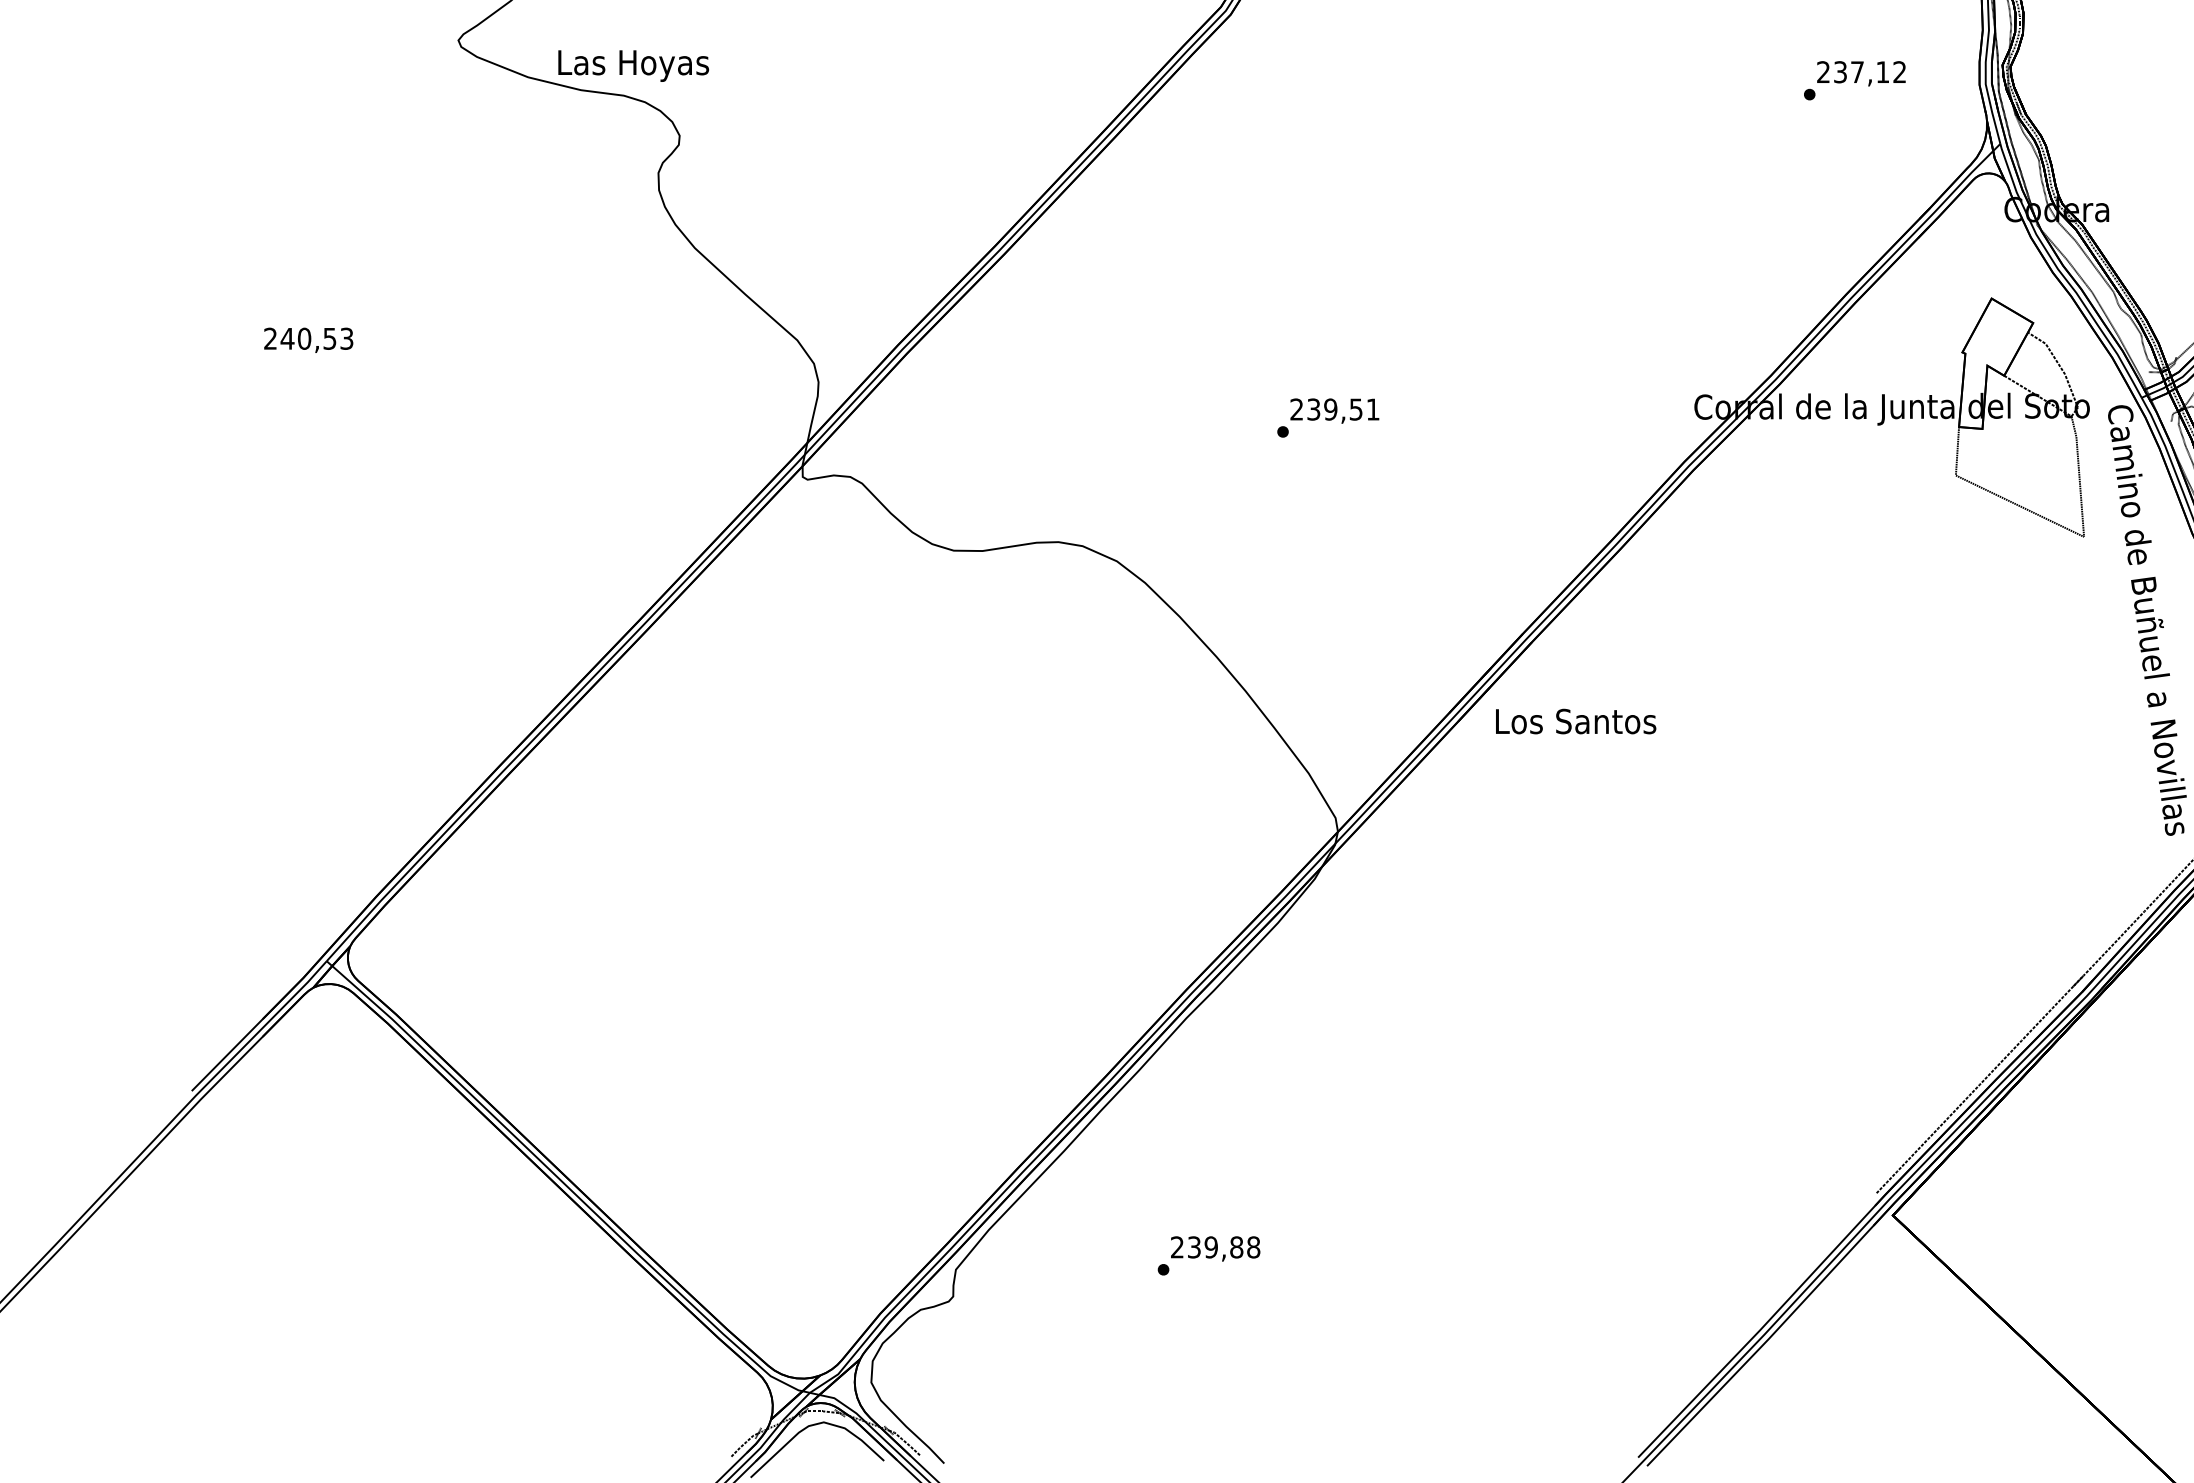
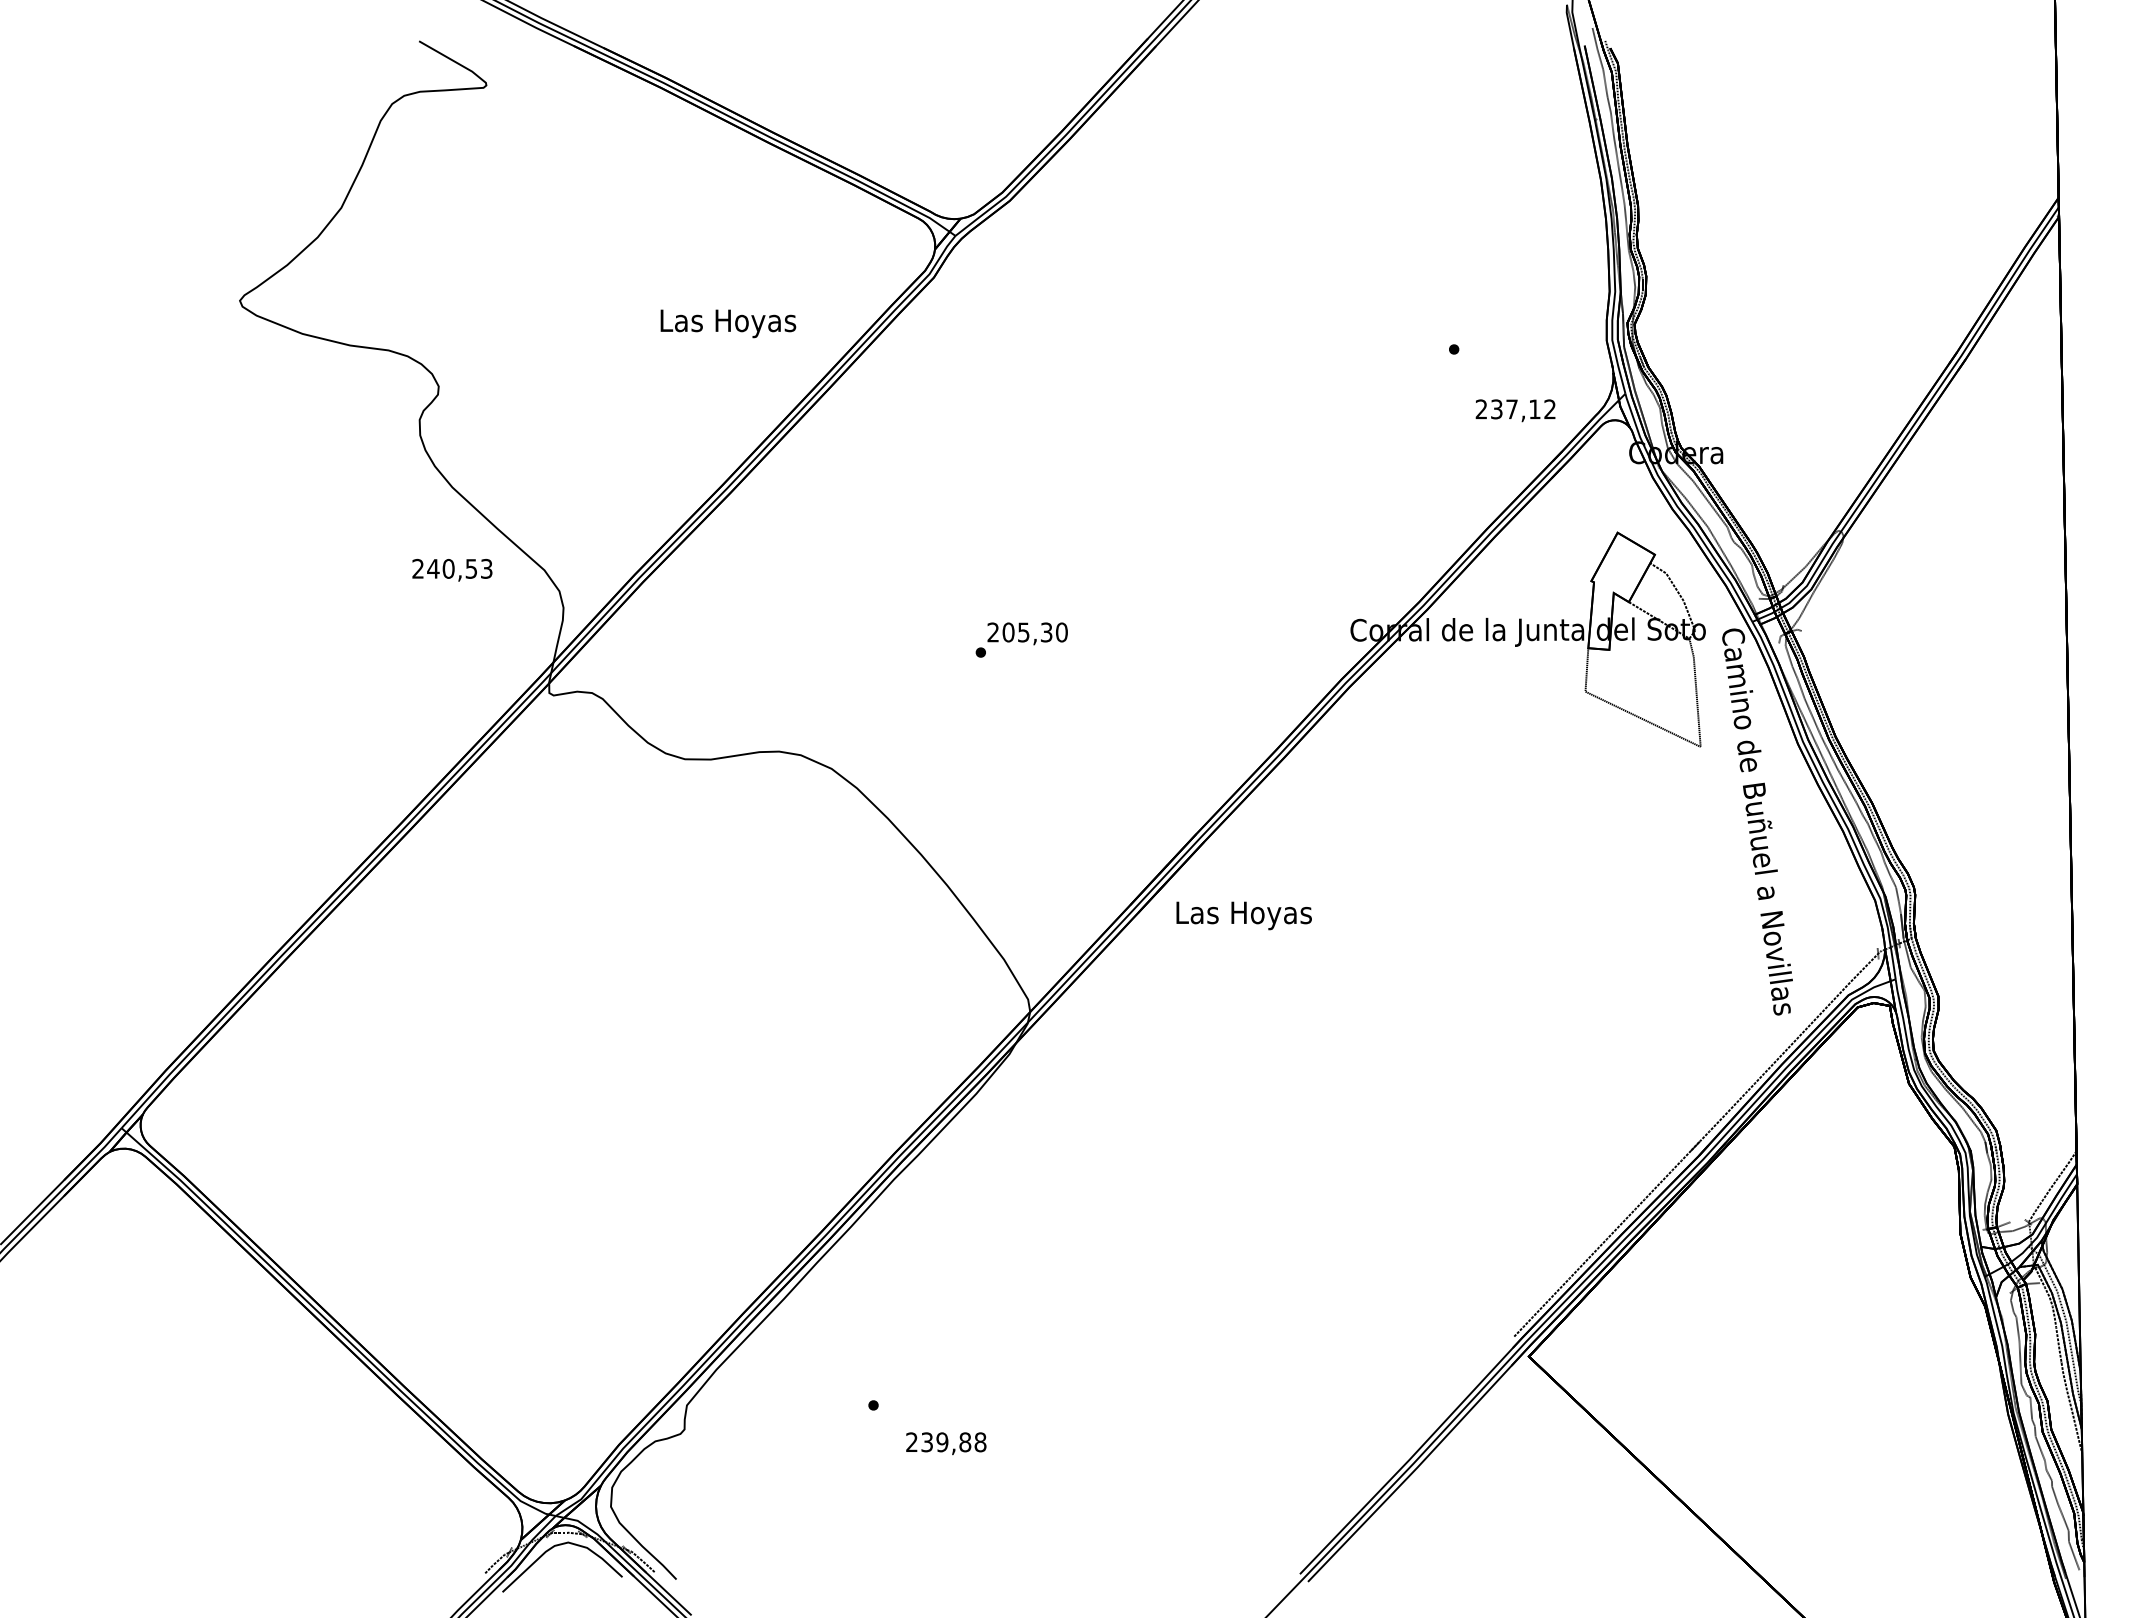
text: (633, 65) -> (728, 323), moved
text: (1861, 73) -> (1515, 410), moved
text: (308, 340) -> (452, 570), moved
text: (1342, 409) -> (1034, 632), 239,51 -> 205,30
text: (1576, 724) -> (1244, 915), Los Santos -> Las Hoyas
text: (1215, 1248) -> (946, 1443), moved

